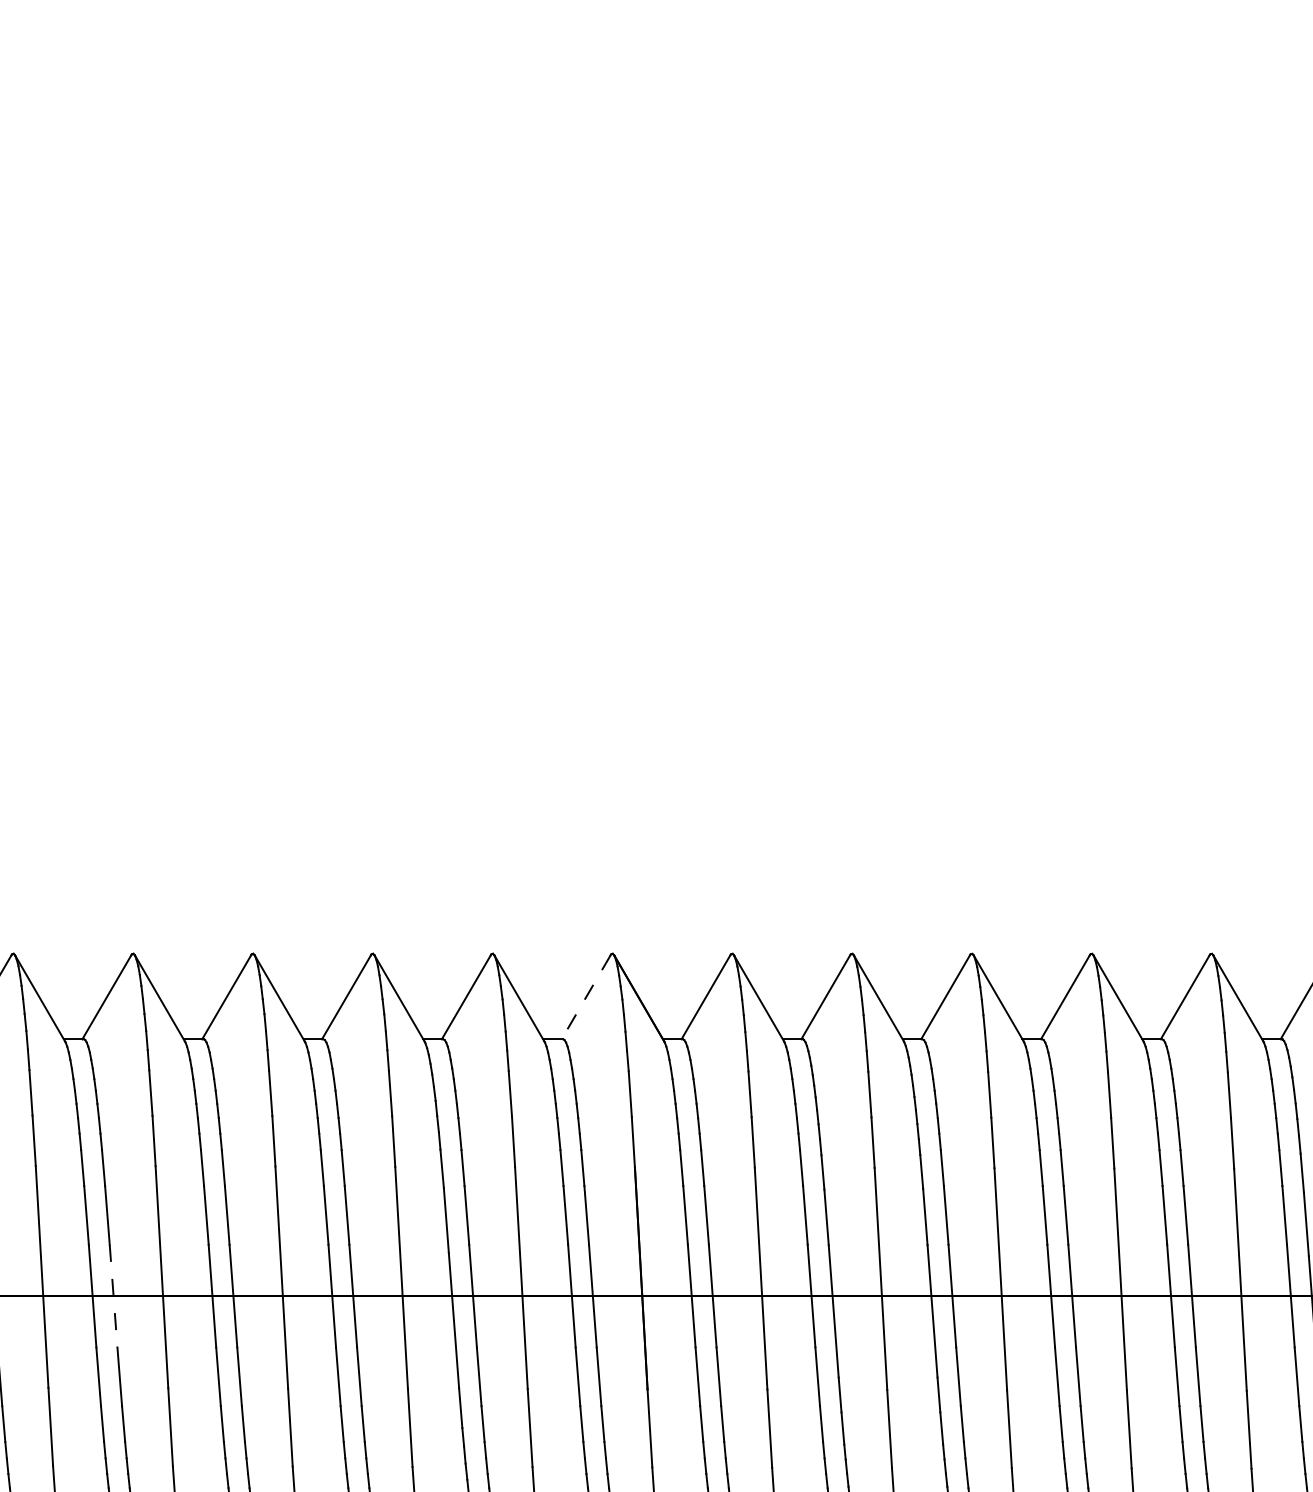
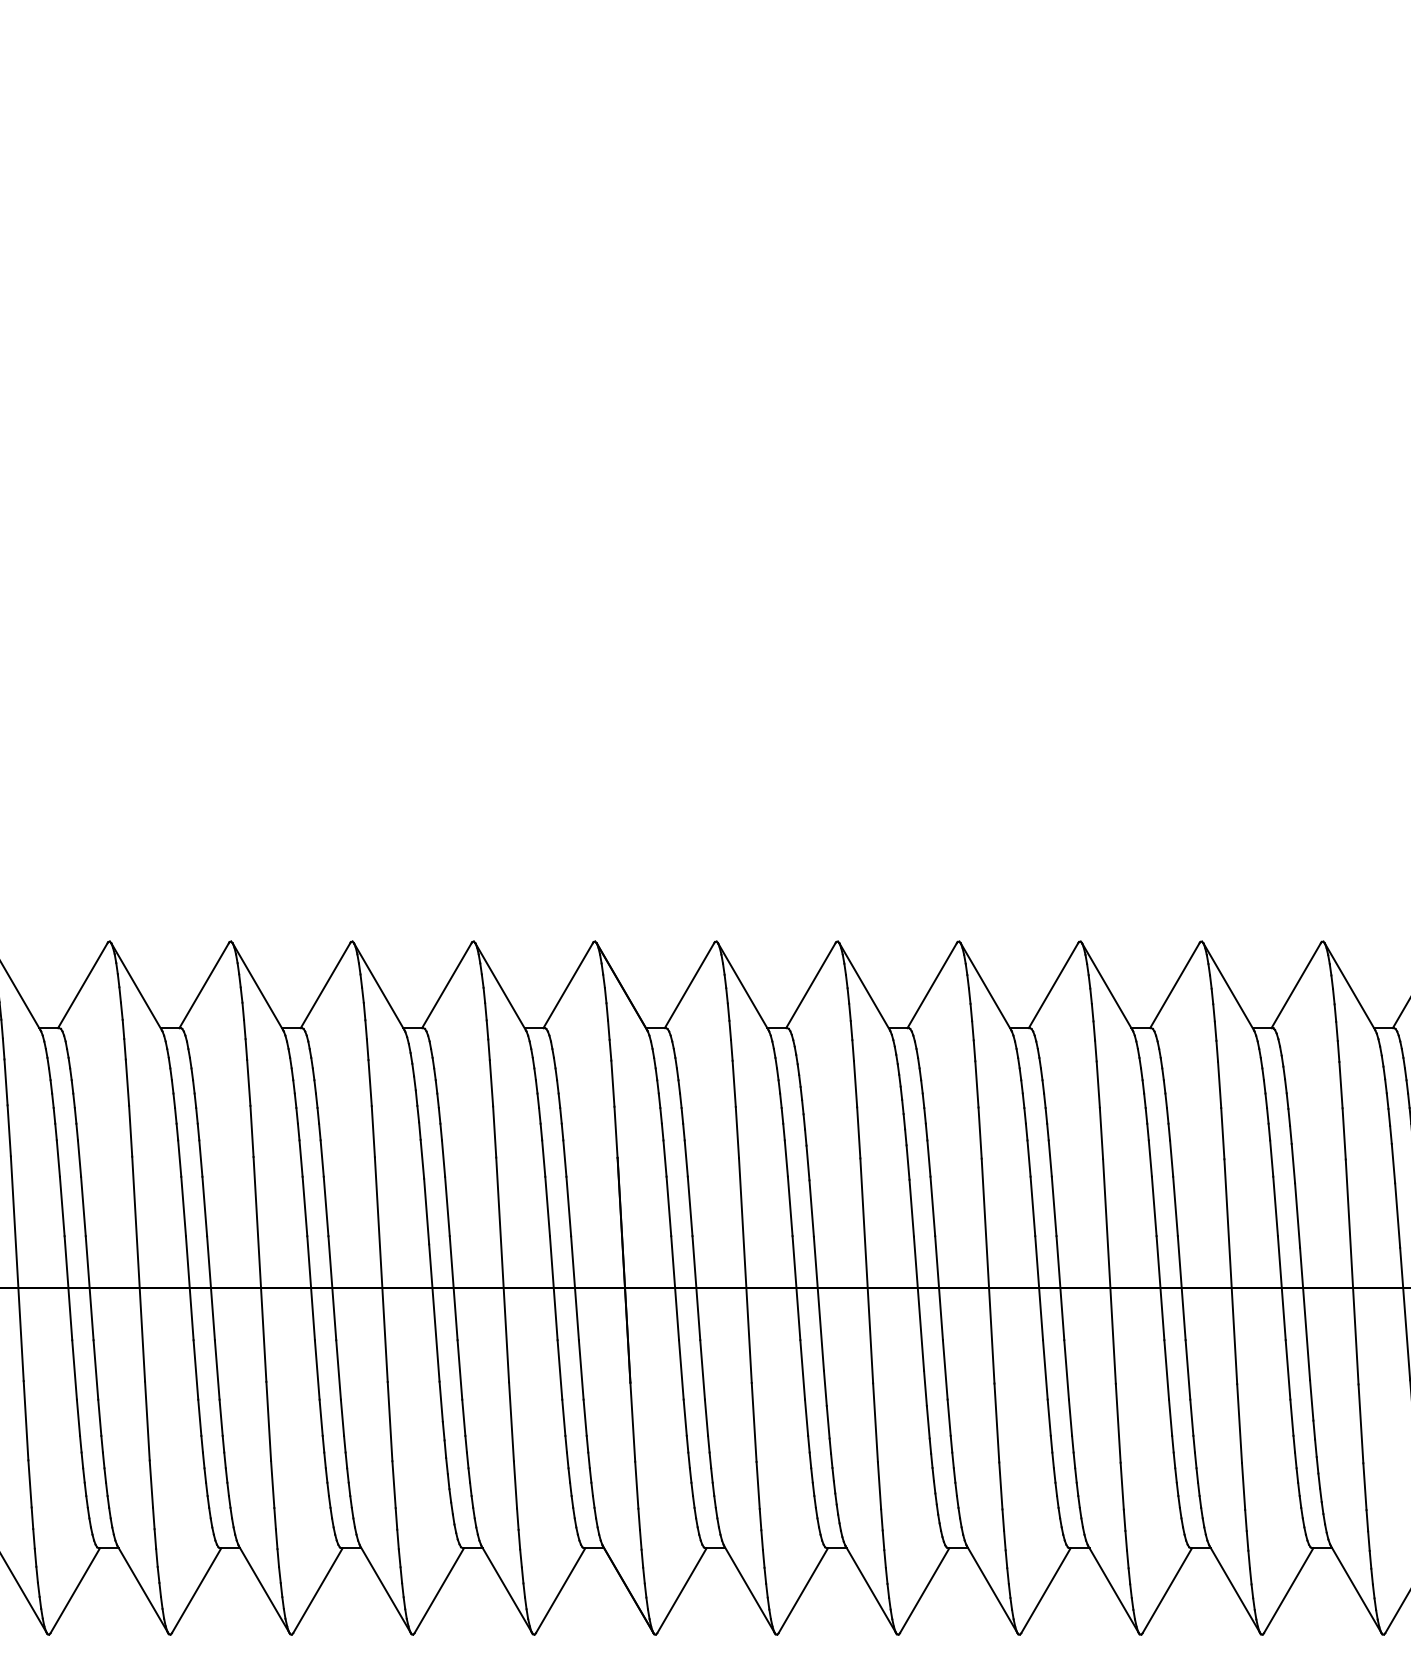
line: (585, 998) -> (567, 986), dashed -> solid
line: (113, 1296) -> (89, 1288), dashed -> solid

